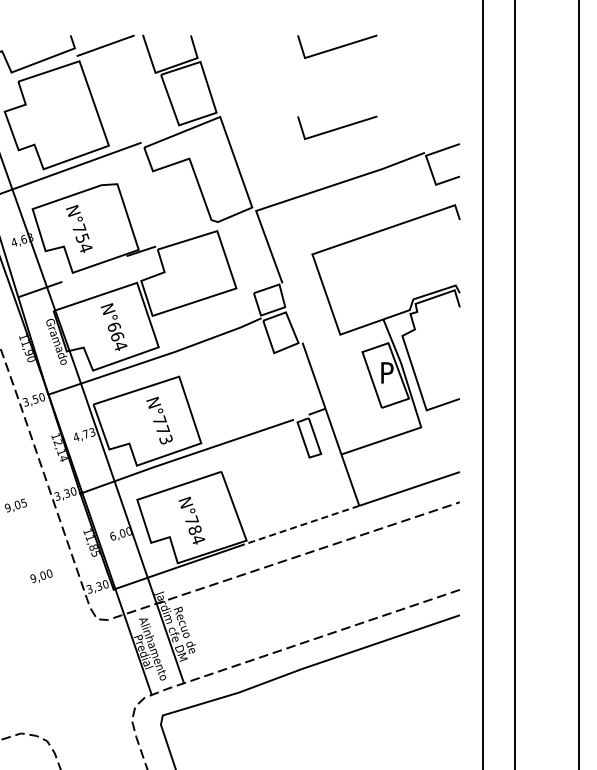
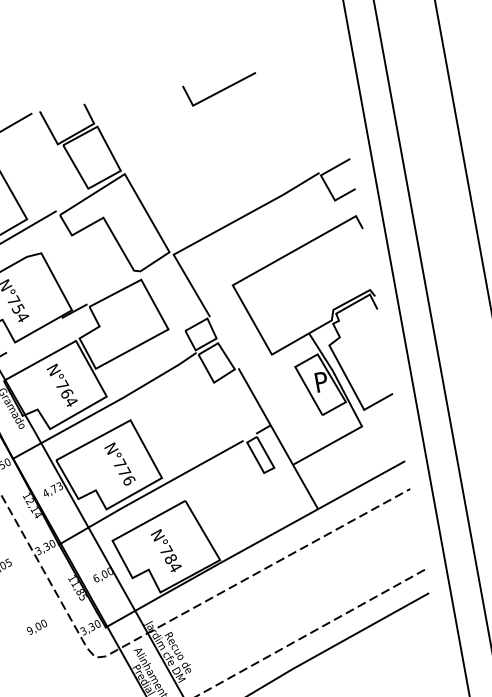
line: (338, 127) -> (235, 164), removed
text: (114, 326) -> (62, 384), N°664 -> N°764
text: (166, 439) -> (129, 480), N°773 -> N°776
line: (300, 525) -> (267, 537), dashed -> solid

